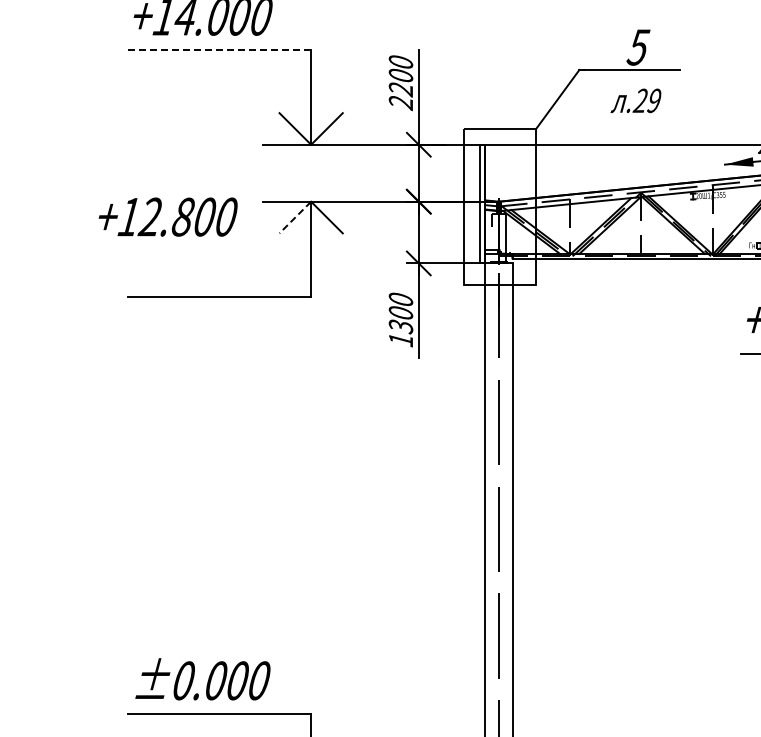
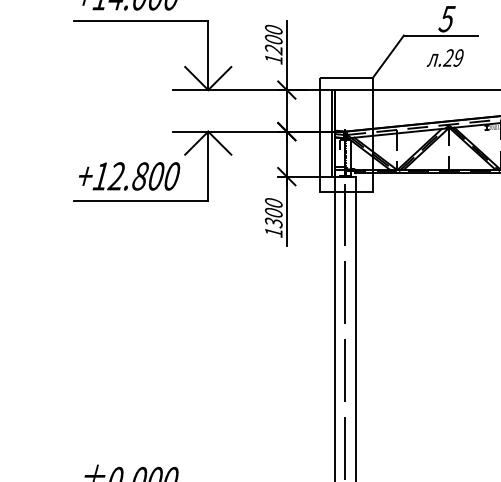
line: (219, 49) -> (141, 20), dashed -> solid
text: (400, 103) -> (273, 59), 2200 -> 1200
text: (167, 216) -> (128, 175), moved
line: (294, 217) -> (196, 143), dashed -> solid

